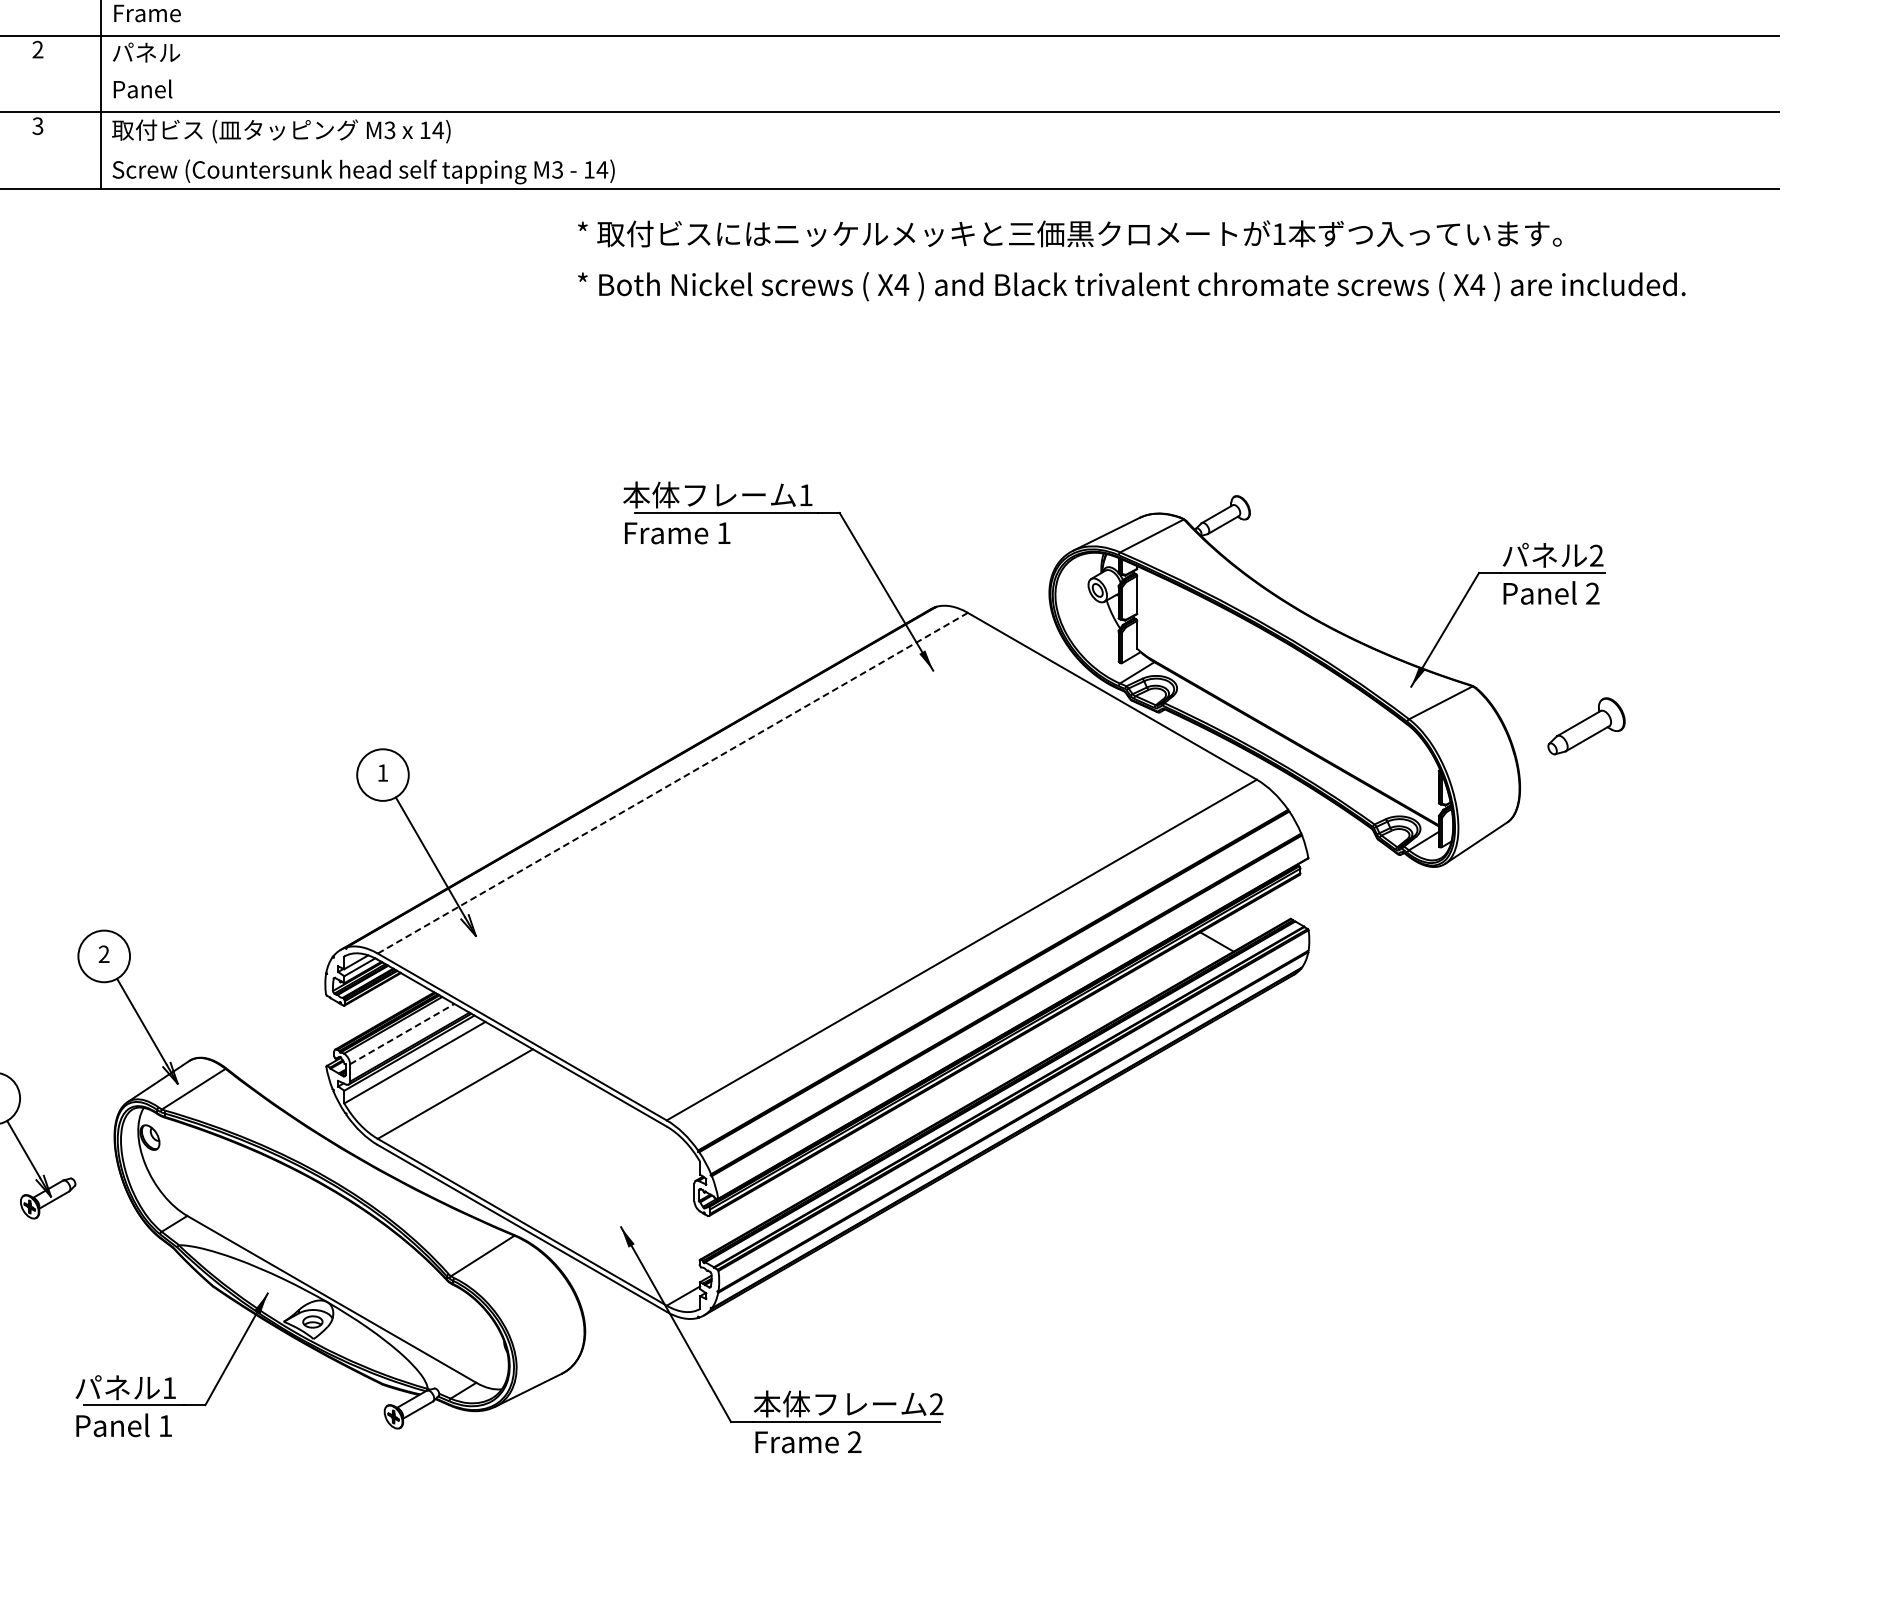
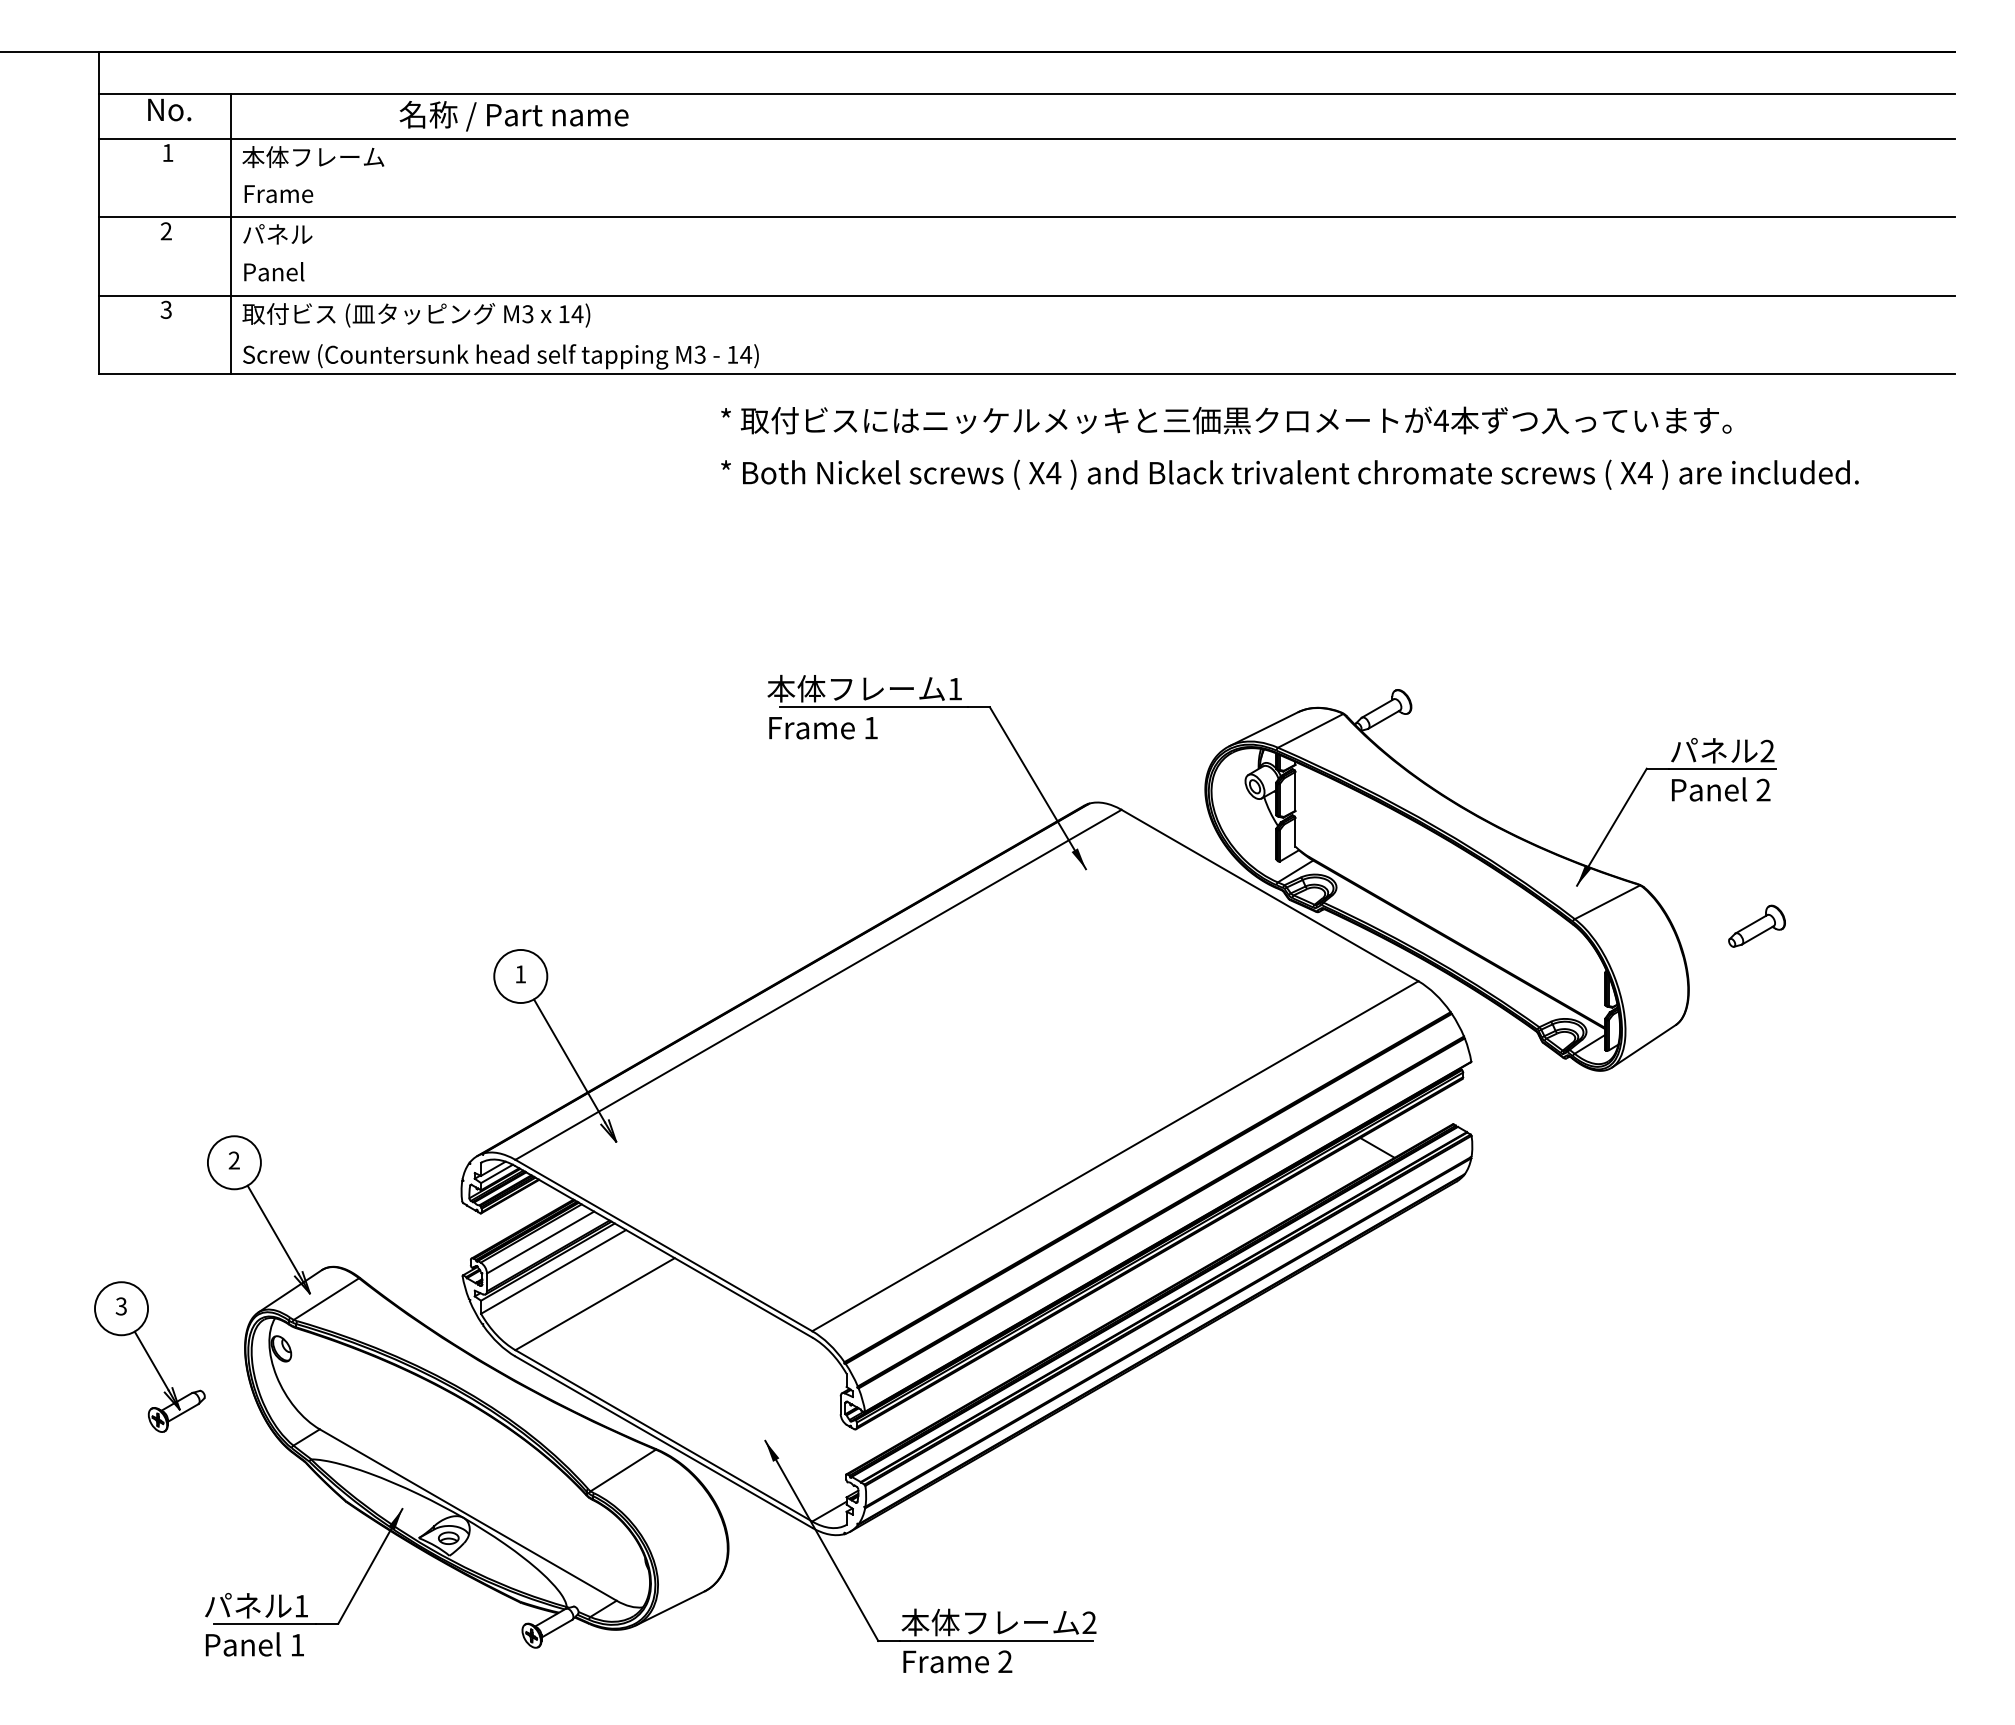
text: (1278, 233) -> (1440, 420), 1 -> 4
part: (1585, 725) -> (1756, 925), size x0.71
line: (672, 782) -> (818, 984), dashed -> solid
line: (402, 1034) -> (540, 1242), dashed -> solid

